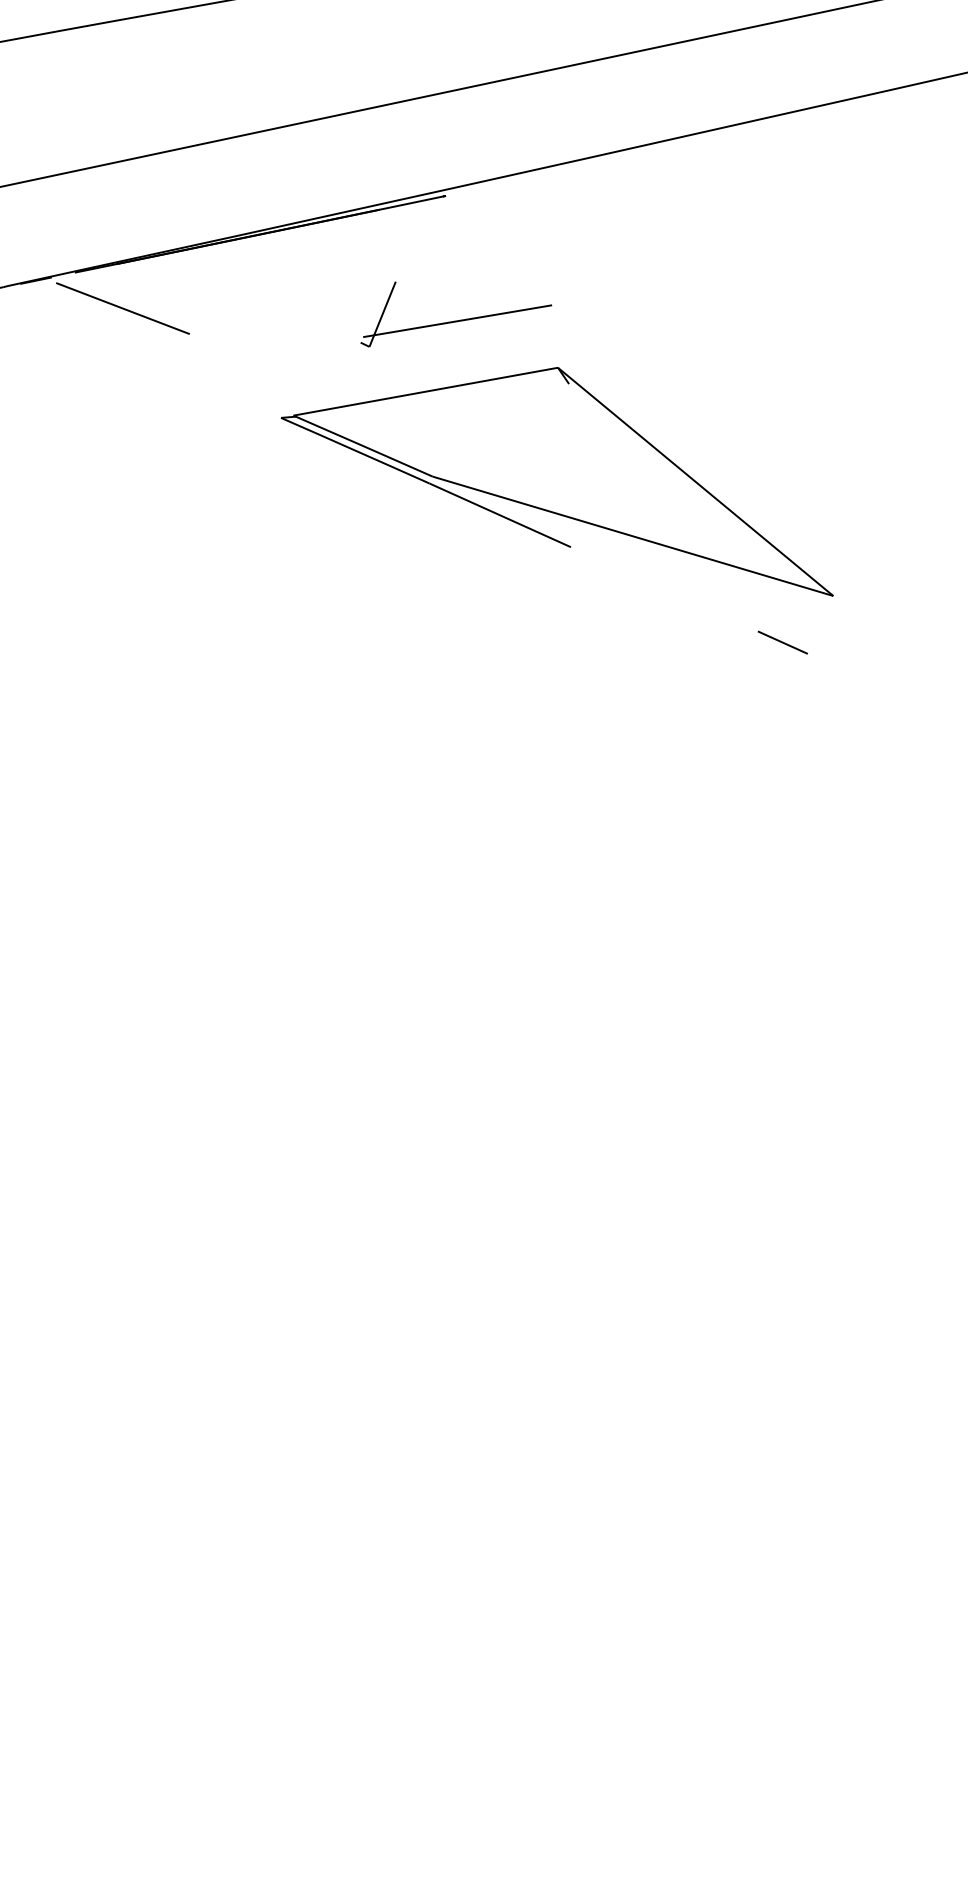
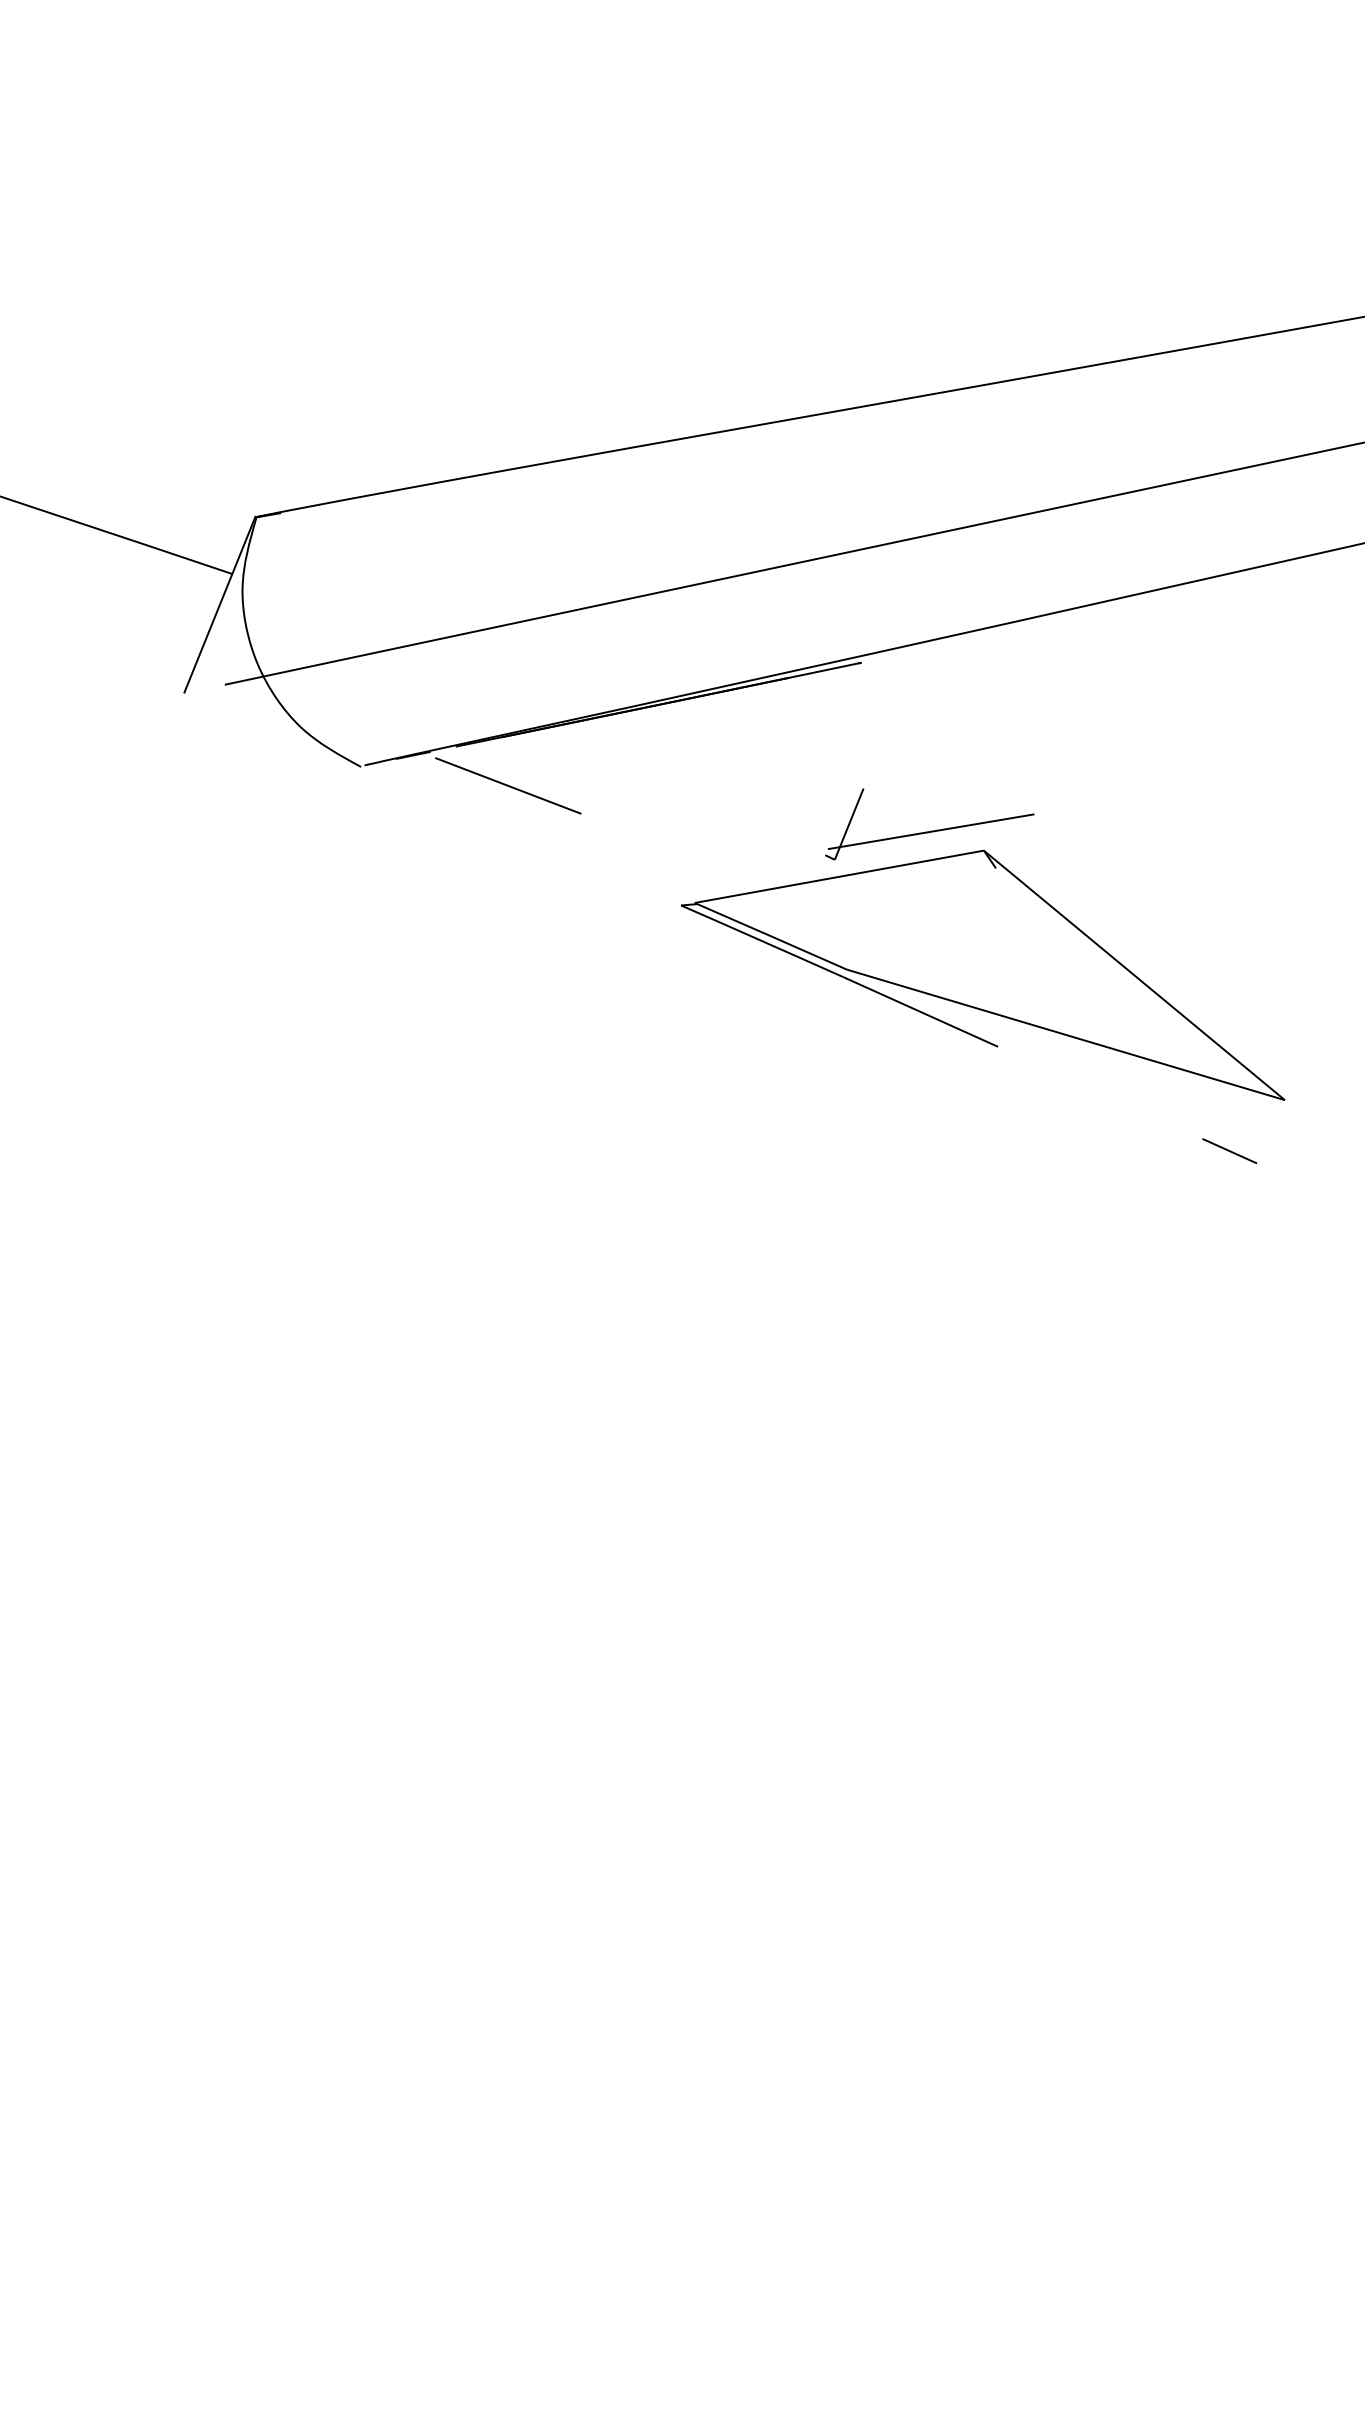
part: (457, 320) -> (931, 830), moved

